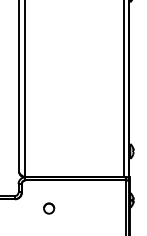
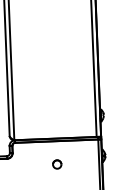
part: (49, 208) -> (57, 164), moved

